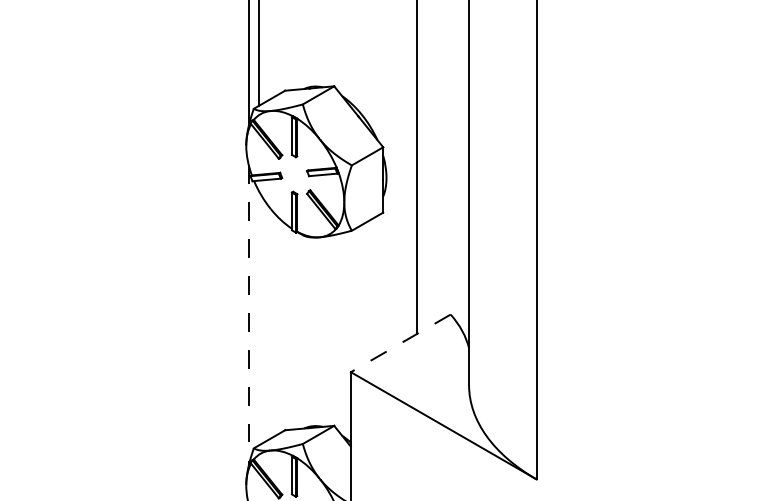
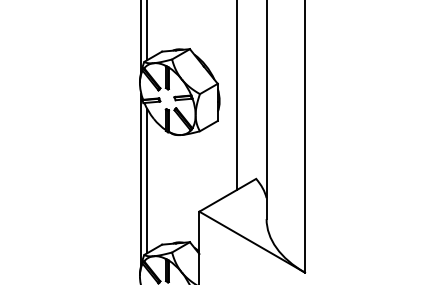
line: (249, 315) -> (141, 179), dashed -> solid
line: (259, 317) -> (147, 180), added
line: (400, 343) -> (227, 195), dashed -> solid

